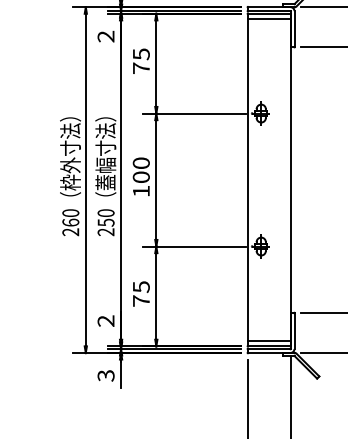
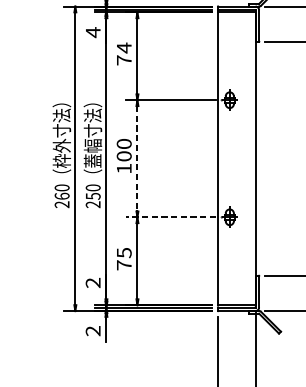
line: (268, 19) -> (236, 17), removed
text: (105, 36) -> (92, 32), 2 -> 4
text: (141, 54) -> (124, 48), 75 -> 74
line: (156, 180) -> (137, 159), solid -> dashed
line: (193, 246) -> (170, 217), solid -> dashed
line: (268, 340) -> (236, 300), removed
text: (106, 375) -> (93, 330), 3 -> 2

